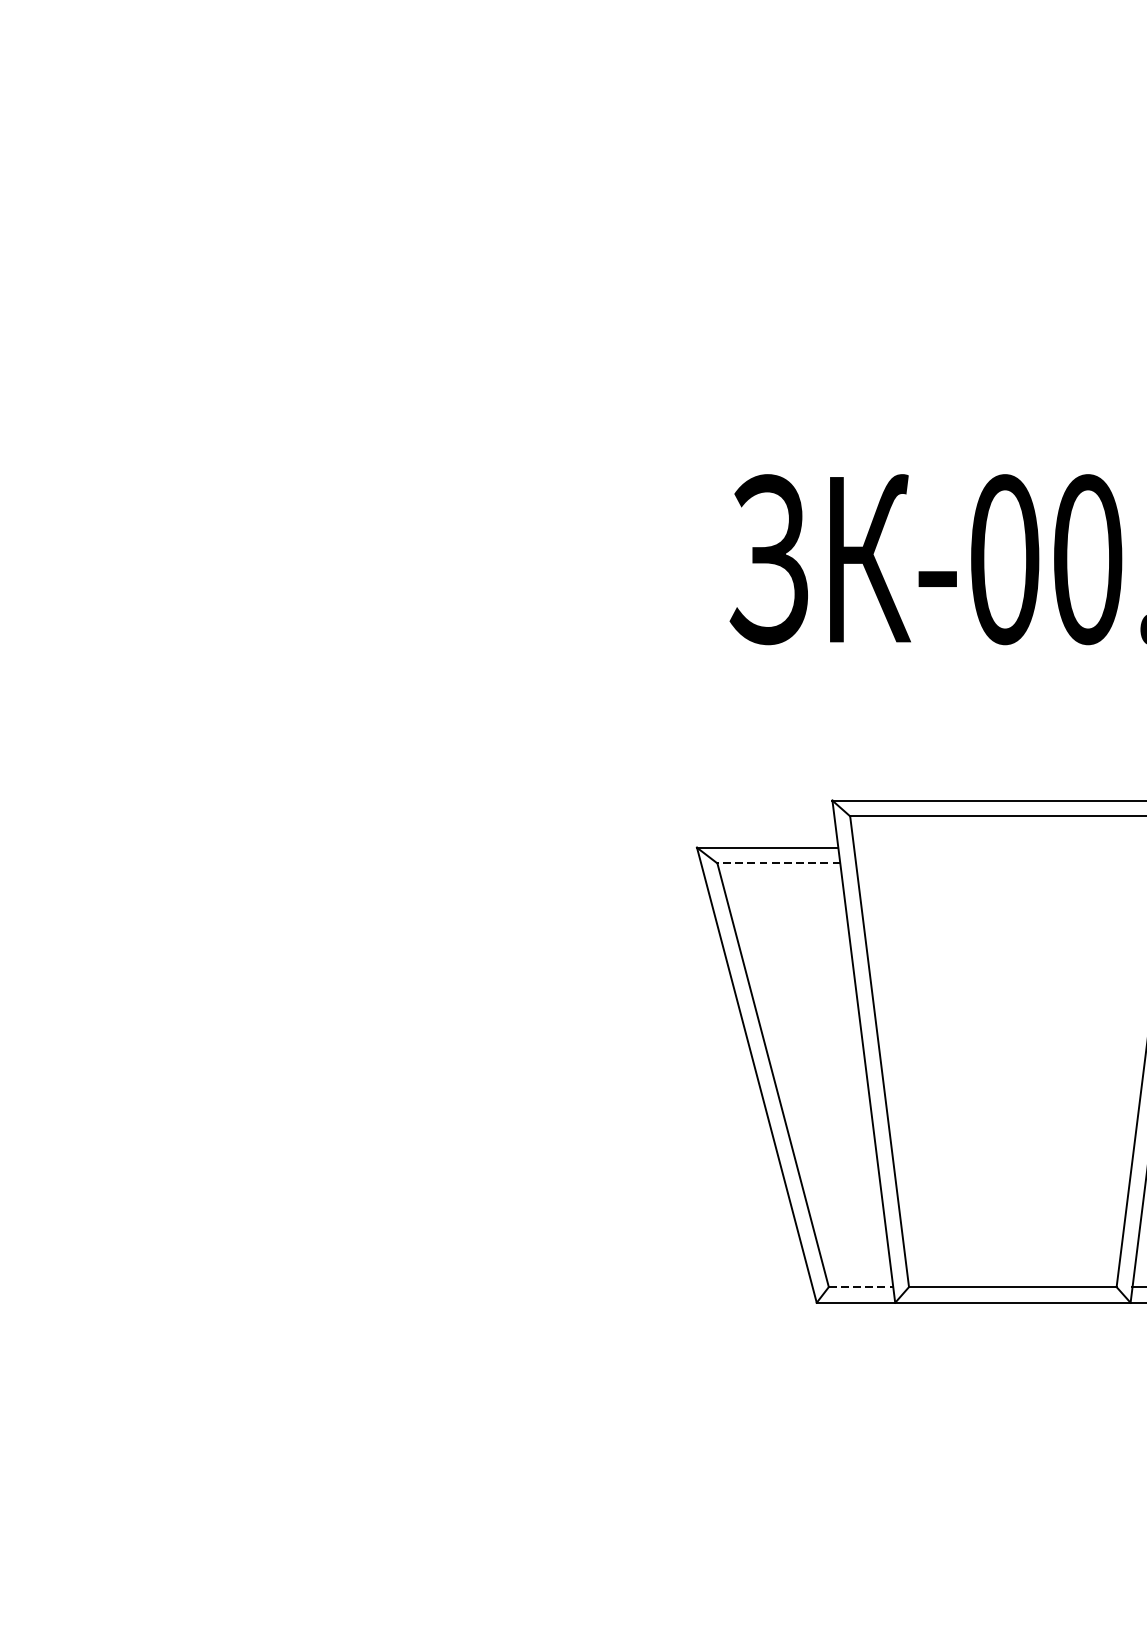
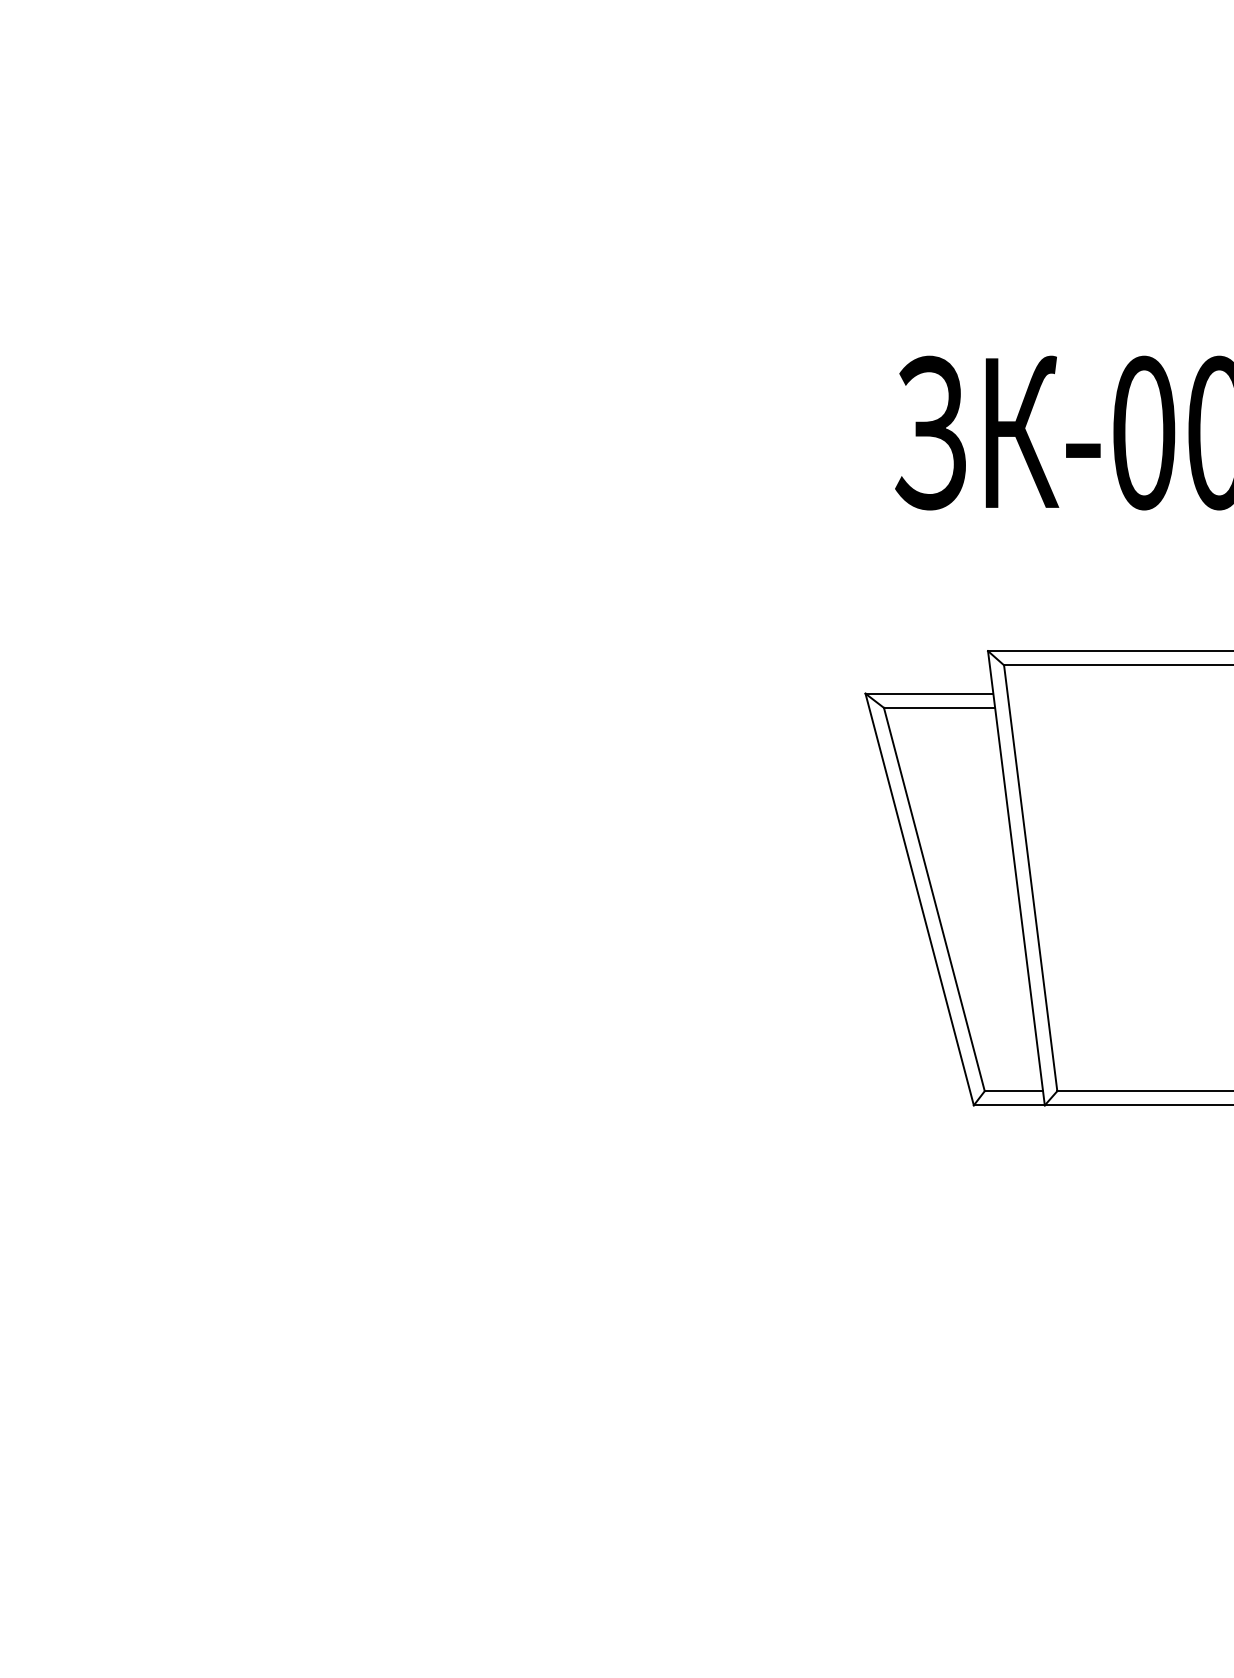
line: (778, 862) -> (939, 707), dashed -> solid
line: (861, 1287) -> (1014, 1091), dashed -> solid

